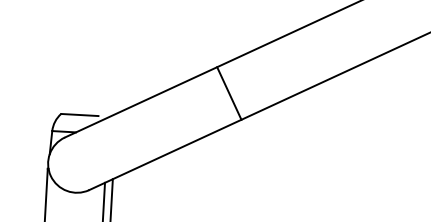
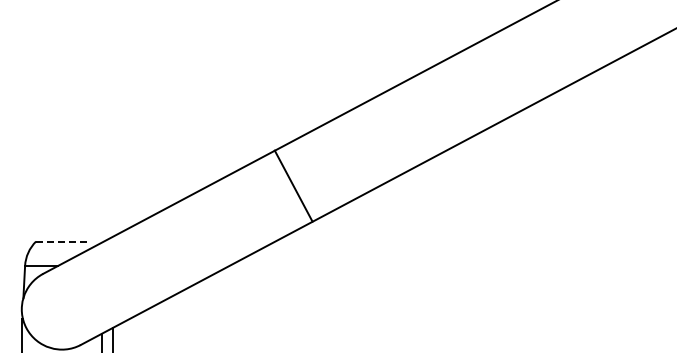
line: (229, 93) -> (293, 185), moved
line: (80, 115) -> (62, 241), solid -> dashed

